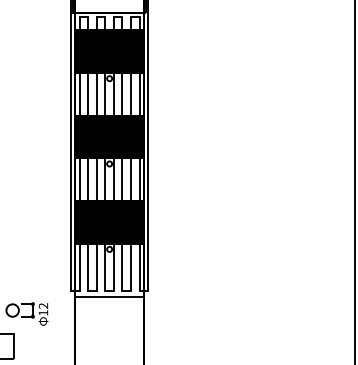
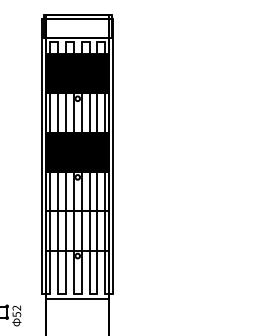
fill: (109, 222) -> (77, 231), removed
text: (43, 312) -> (16, 314), 12 -> 52

